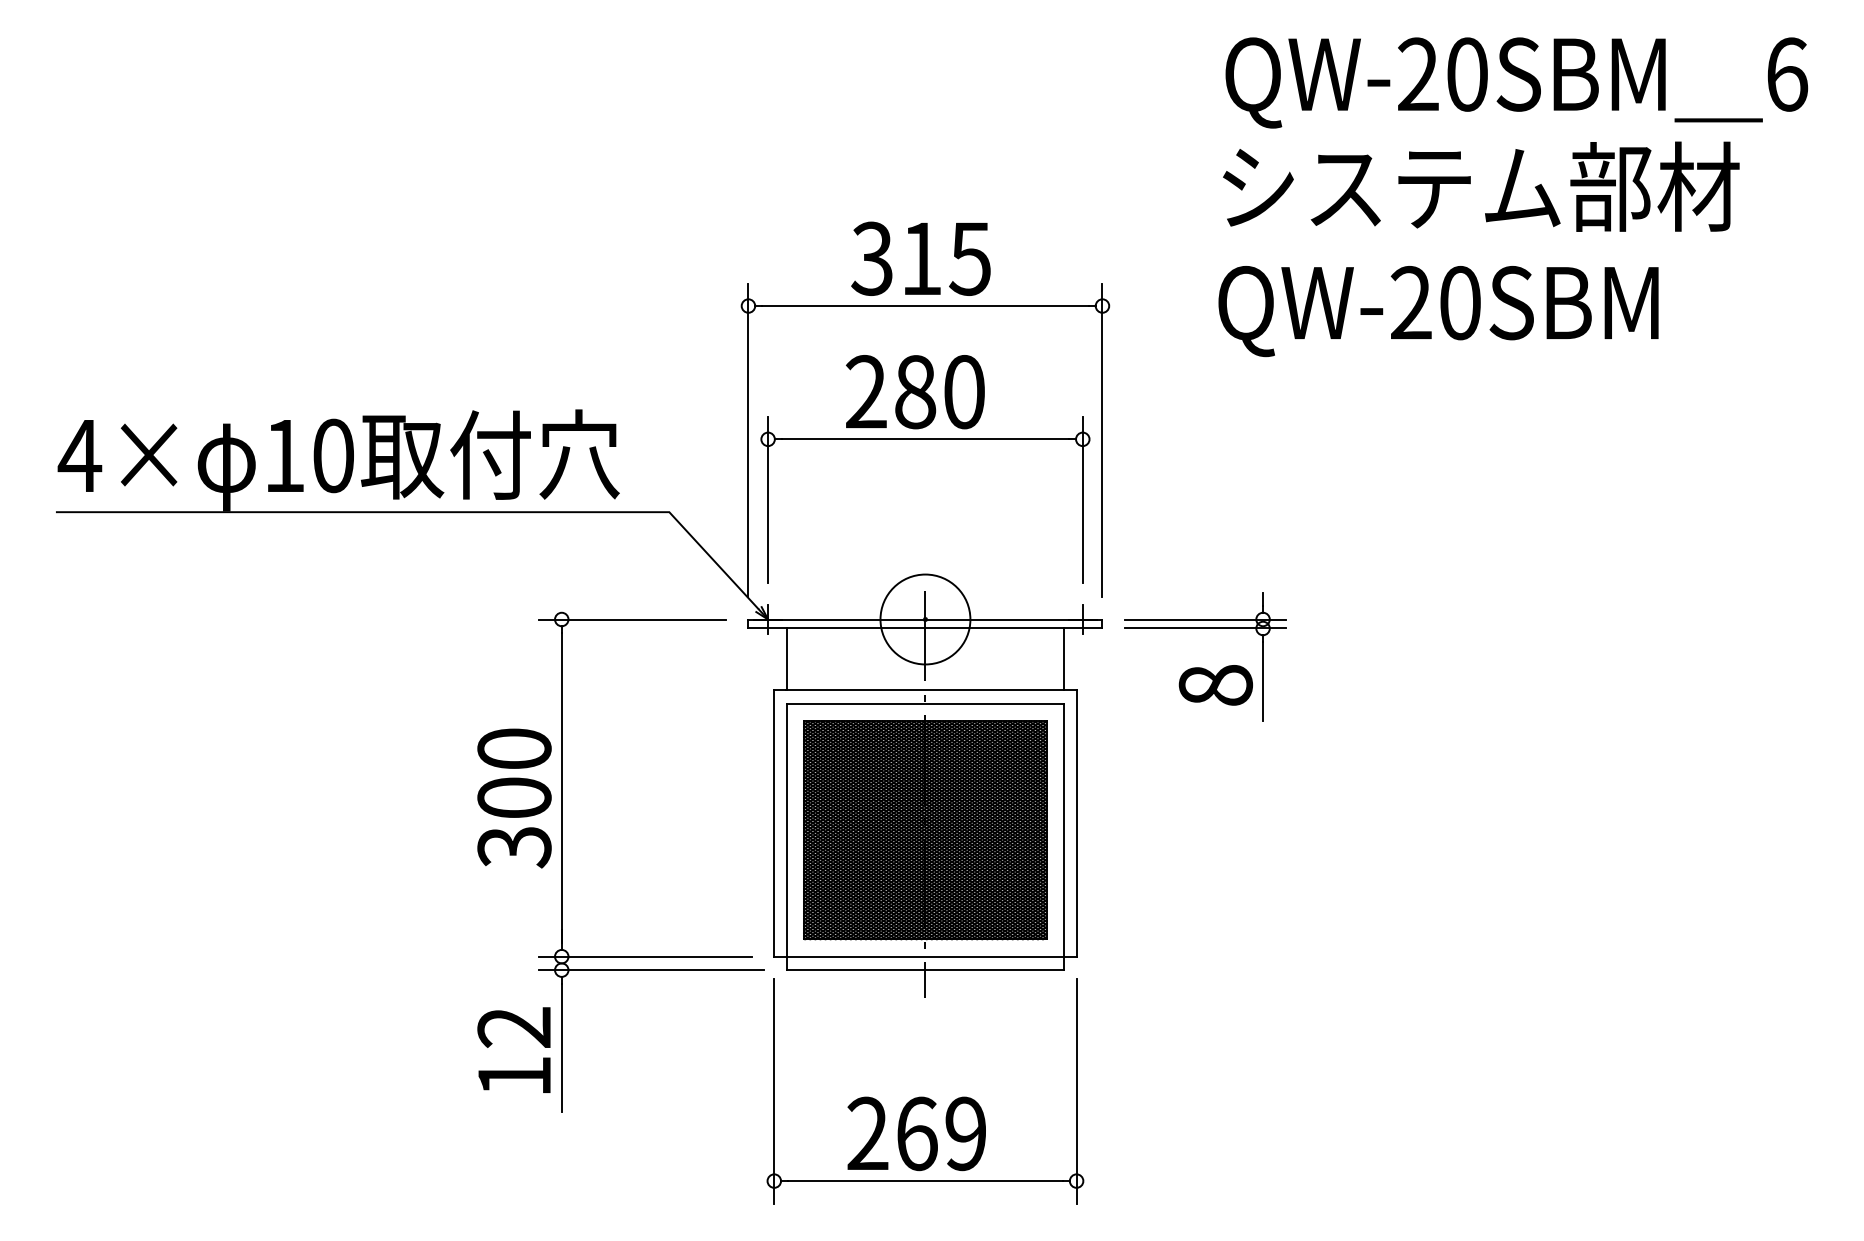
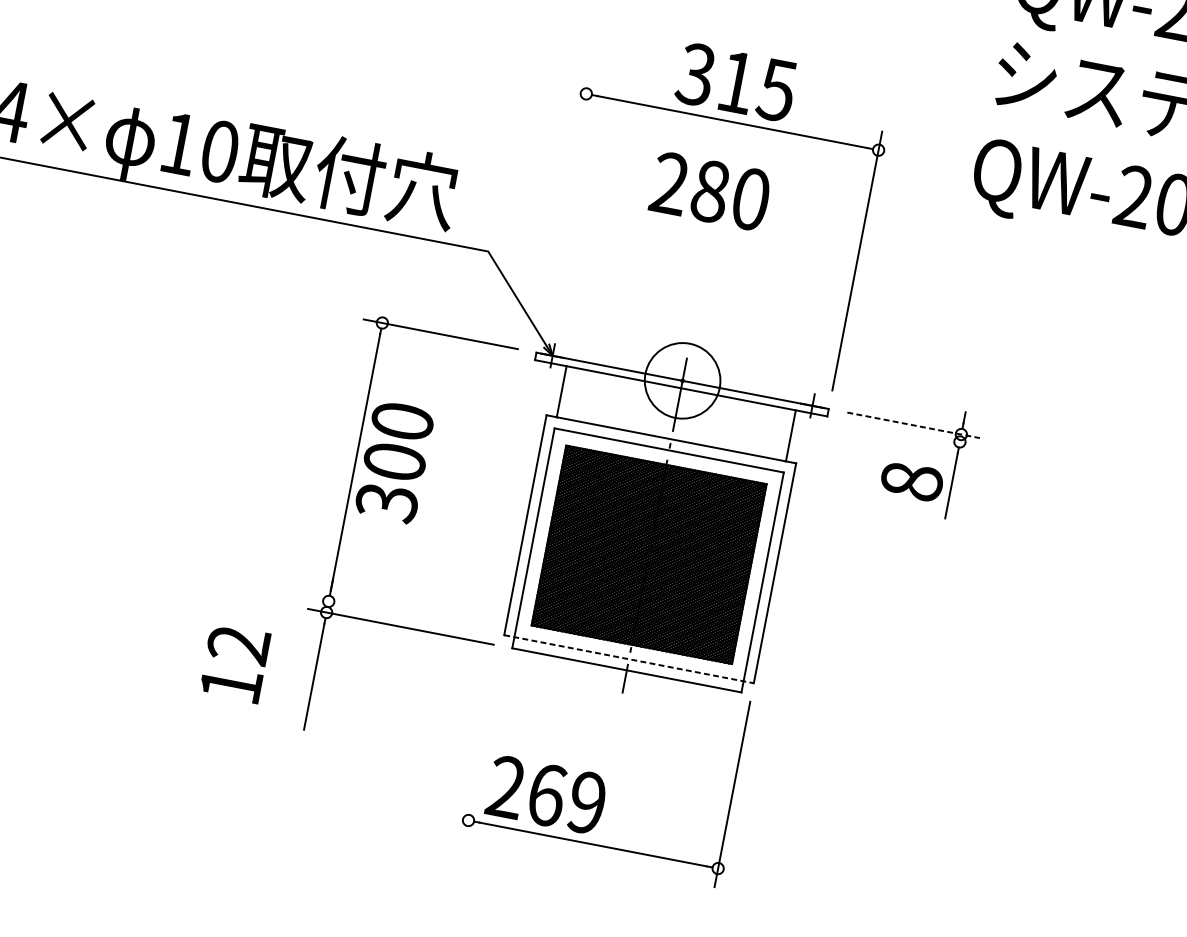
part: (925, 439) -> (711, 232), removed
line: (748, 440) -> (564, 204), removed
line: (1205, 619) -> (913, 425), solid -> dashed
line: (1204, 628) -> (911, 432), removed
text: (514, 798) -> (394, 462), moved
line: (645, 956) -> (397, 614), removed
line: (925, 956) -> (629, 659), solid -> dashed
text: (513, 1049) -> (234, 662), moved
line: (774, 1091) -> (482, 746), removed
text: (916, 1133) -> (546, 794), moved

